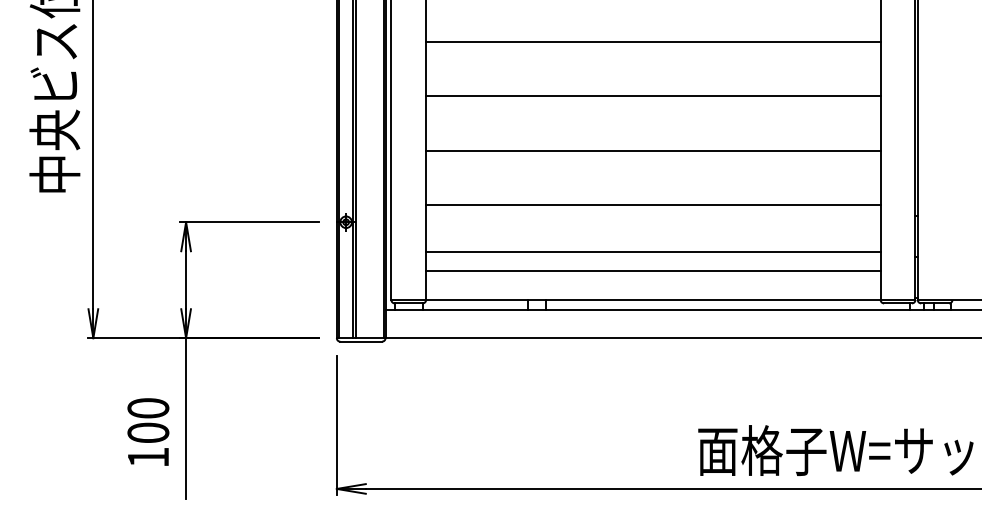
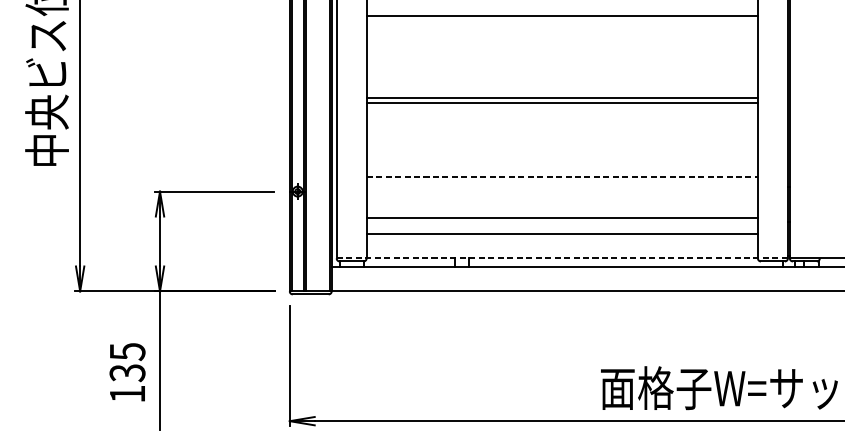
line: (653, 41) -> (562, 16), moved
line: (653, 96) -> (562, 97), moved
line: (653, 150) -> (562, 103), moved
line: (653, 205) -> (562, 177), solid -> dashed
line: (652, 299) -> (561, 258), solid -> dashed
text: (148, 420) -> (127, 362), 100 -> 135

